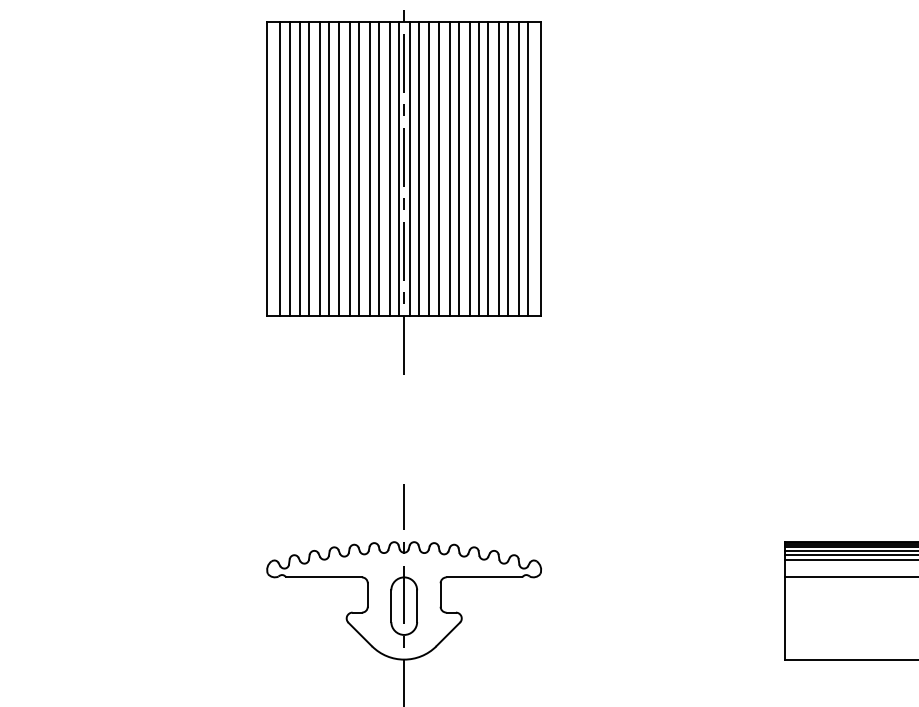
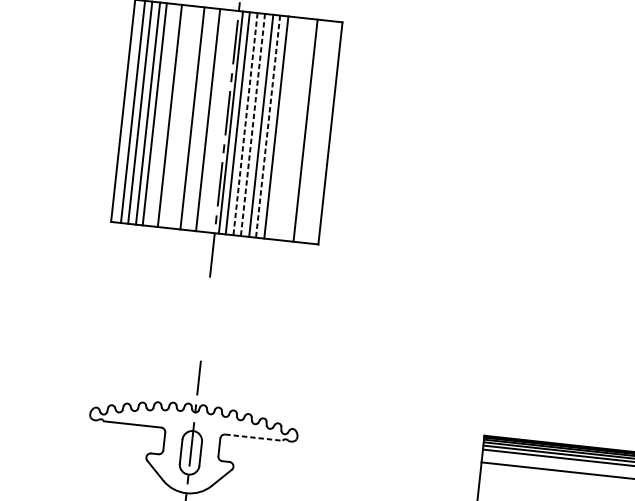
line: (320, 168) -> (163, 114), removed
line: (338, 168) -> (177, 116), removed
line: (349, 168) -> (185, 117), removed
line: (369, 168) -> (200, 118), removed
line: (389, 168) -> (215, 120), removed
line: (398, 168) -> (222, 121), removed
line: (479, 168) -> (283, 127), removed
line: (488, 168) -> (290, 128), removed
line: (499, 168) -> (298, 129), removed
line: (518, 168) -> (313, 131), removed
line: (528, 168) -> (320, 131), removed
line: (428, 169) -> (245, 124), solid -> dashed
line: (438, 169) -> (252, 125), solid -> dashed
line: (458, 169) -> (267, 126), solid -> dashed
line: (484, 577) -> (254, 437), solid -> dashed

